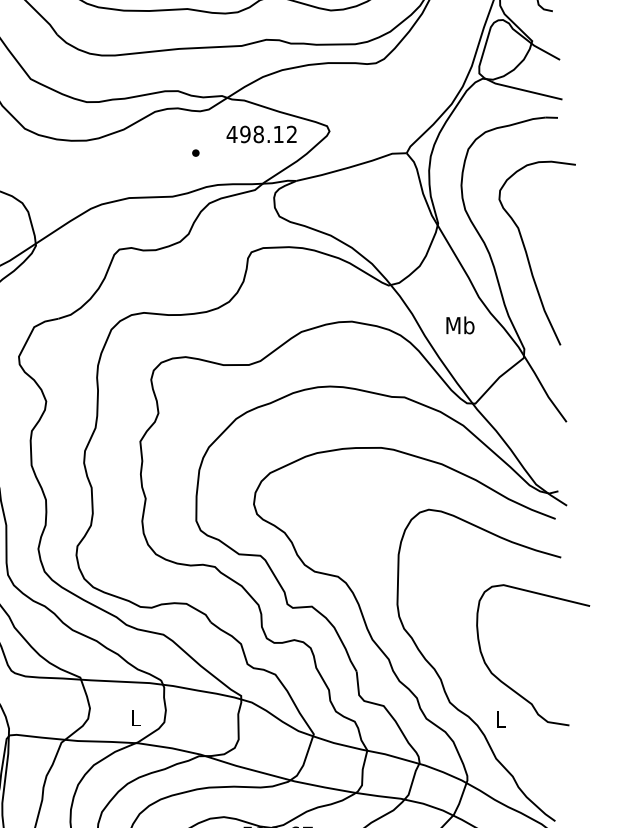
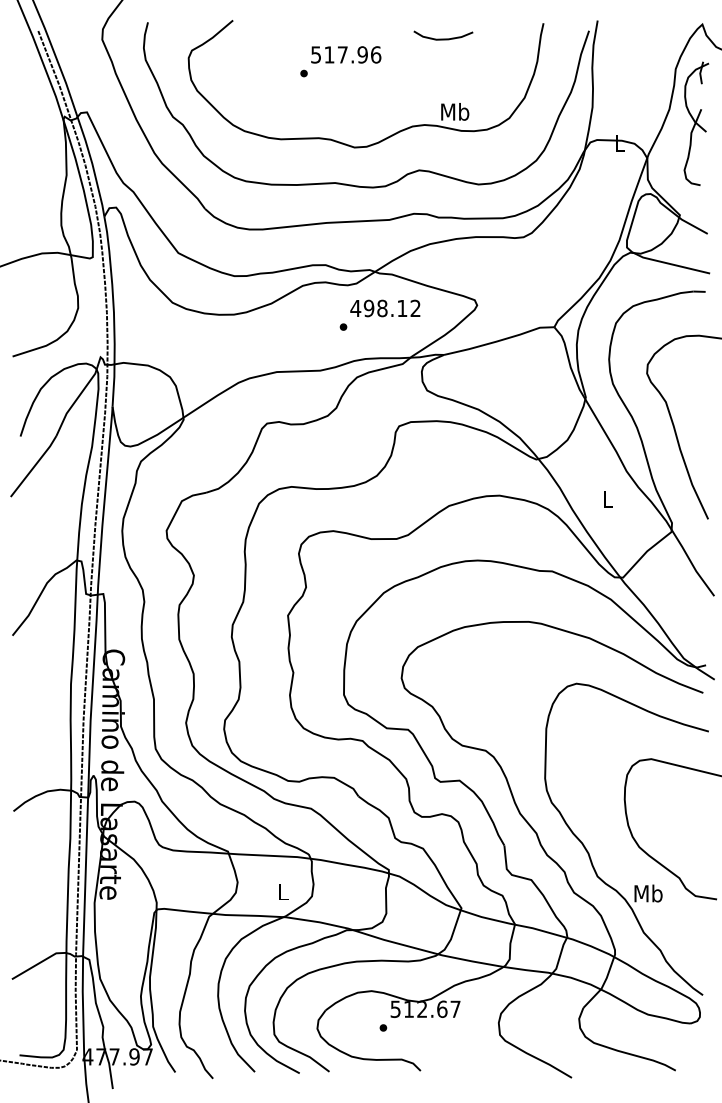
text: (261, 134) -> (385, 308), moved
text: (460, 325) -> (608, 499), Mb -> L
text: (500, 719) -> (648, 893), L -> Mb

